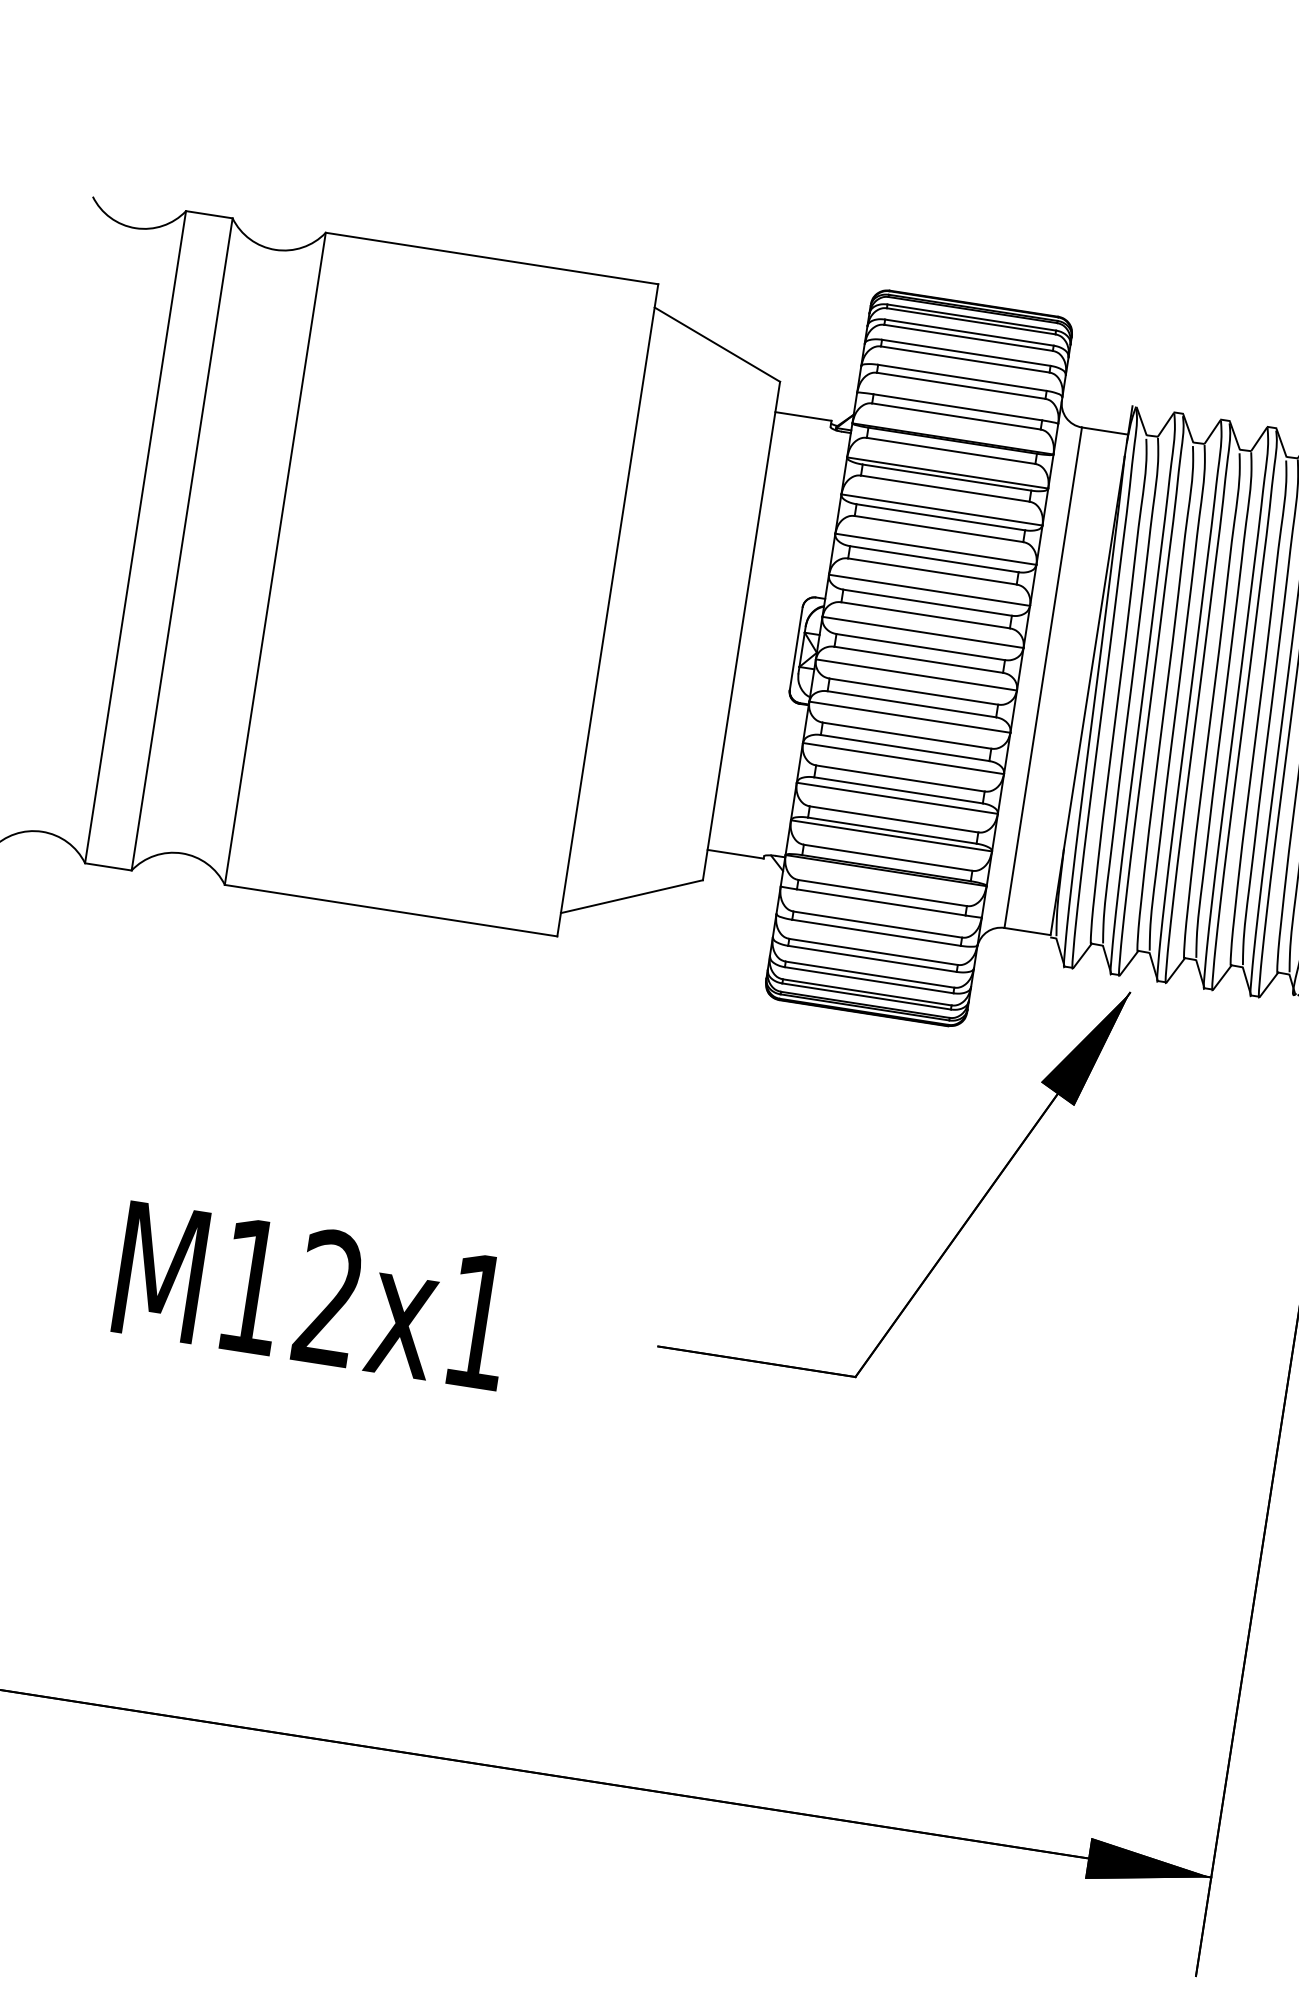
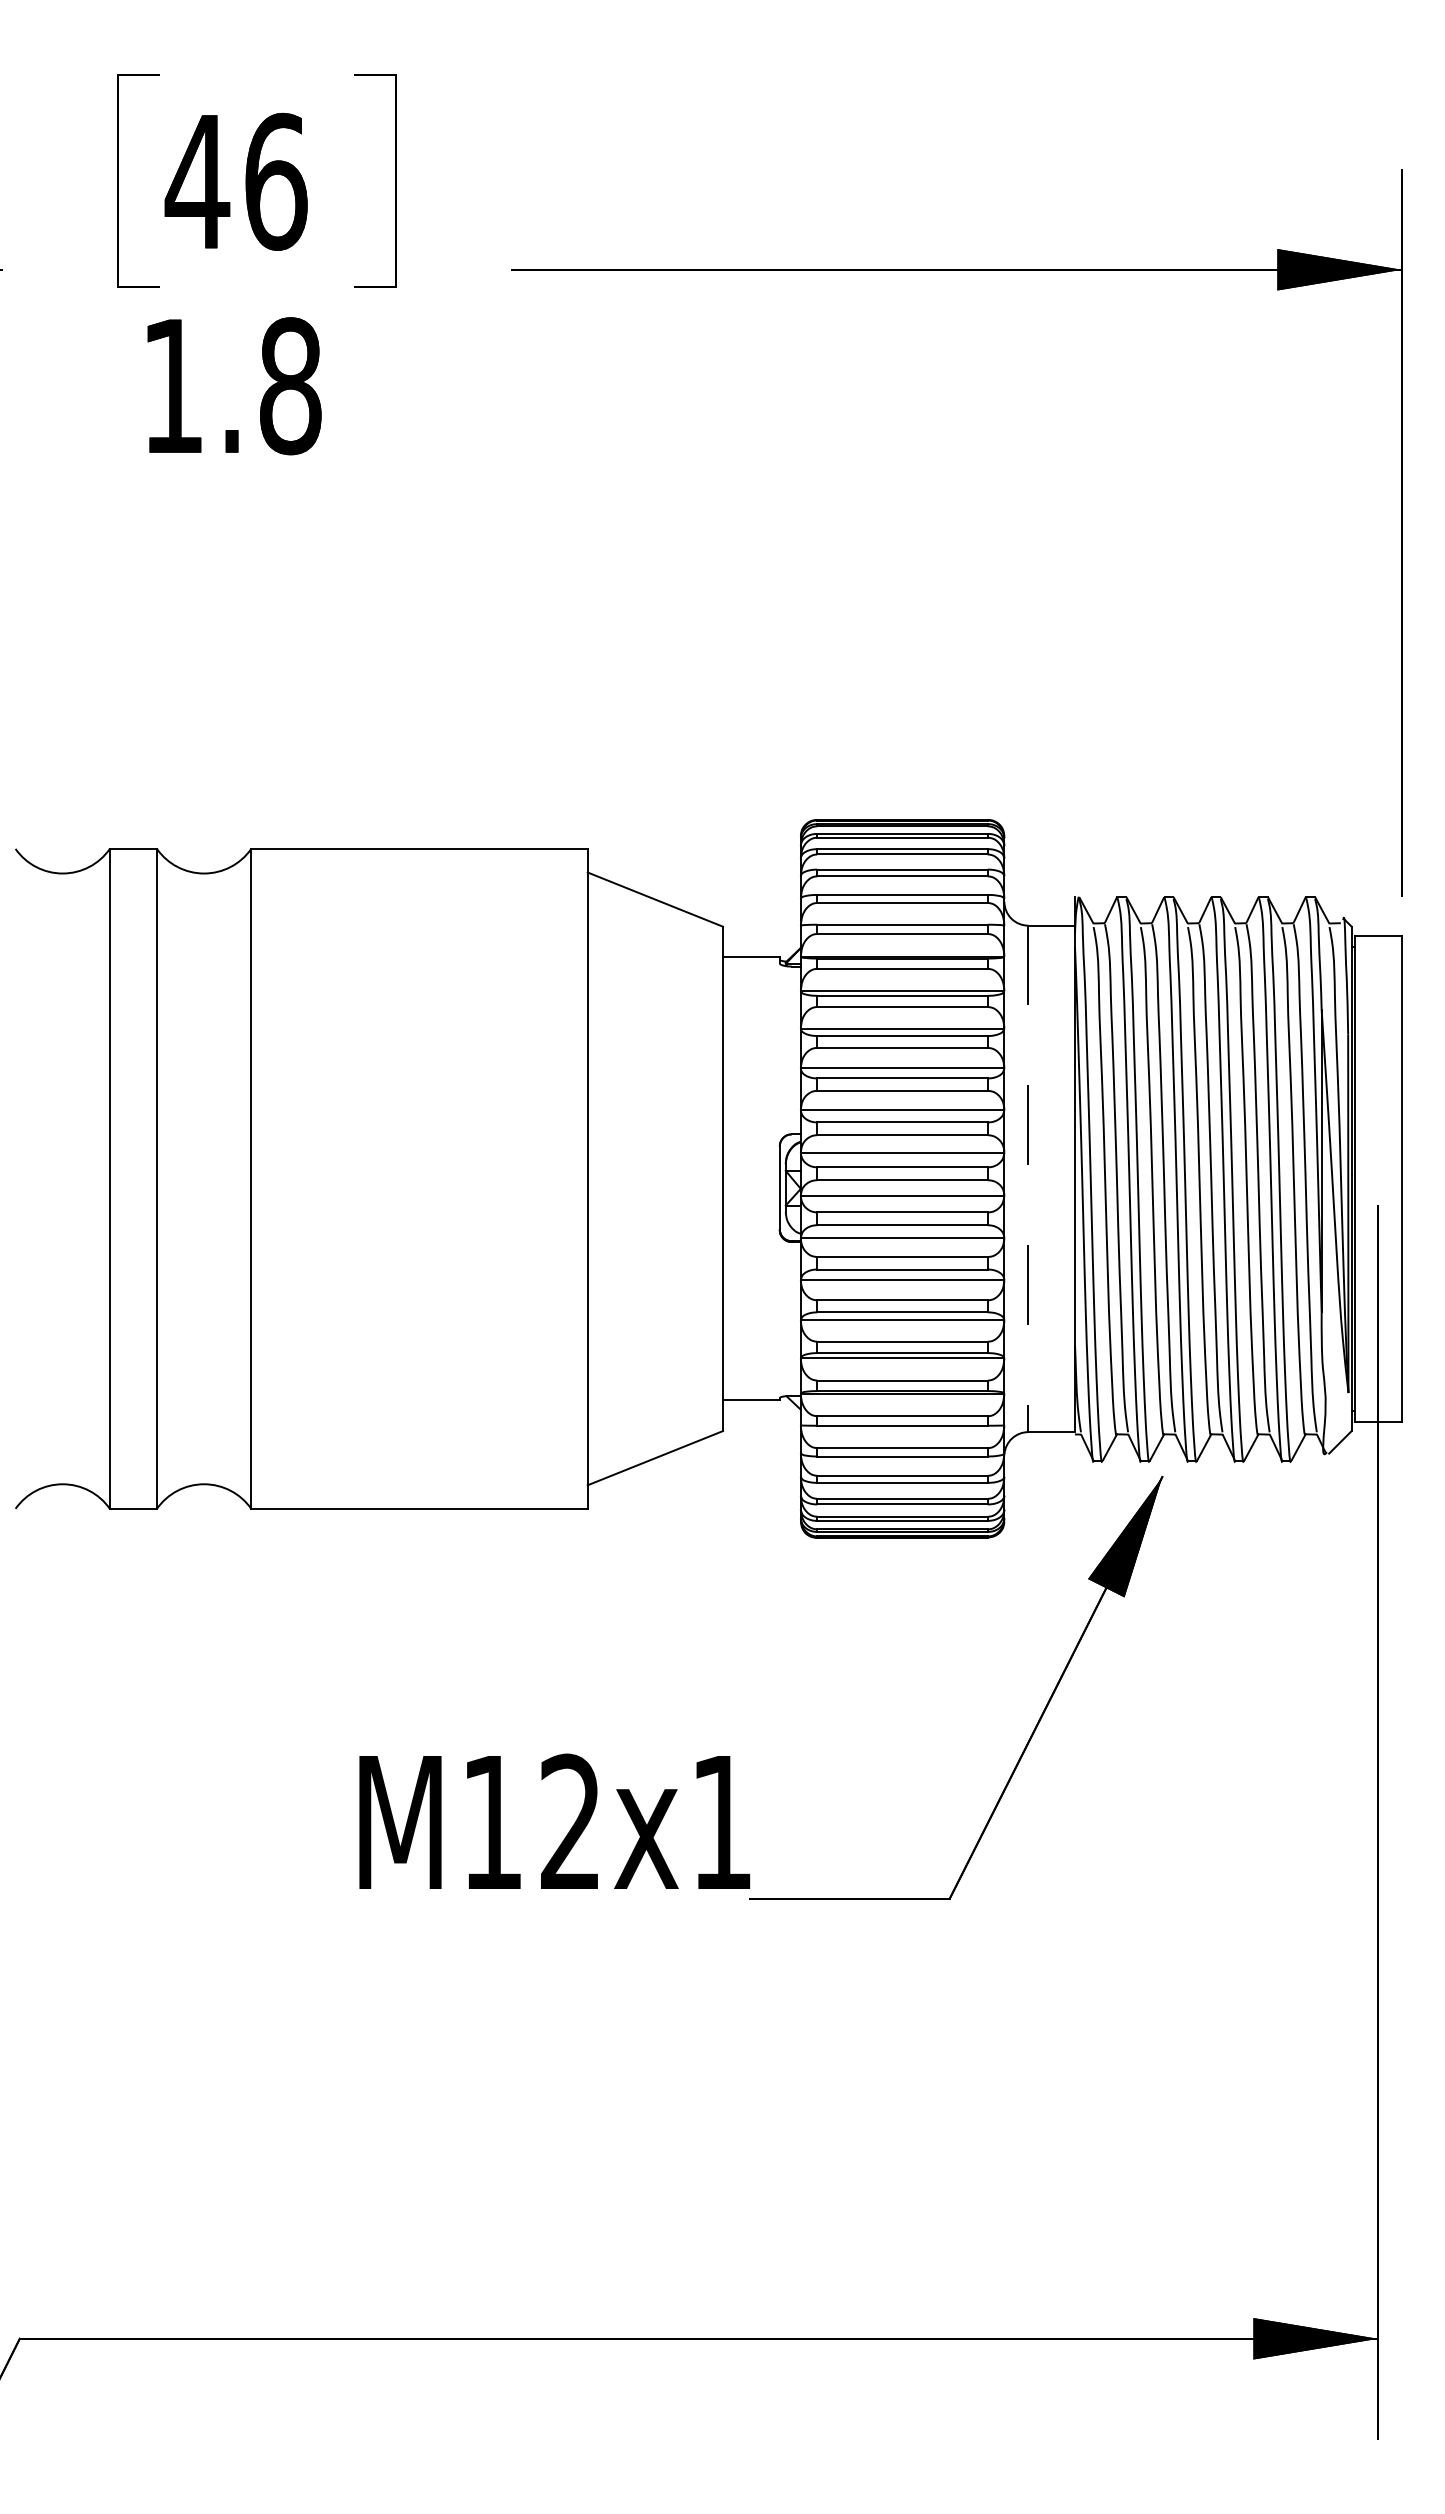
line: (1043, 678) -> (1028, 1179), solid -> dashed
text: (313, 1293) -> (554, 1820), moved

